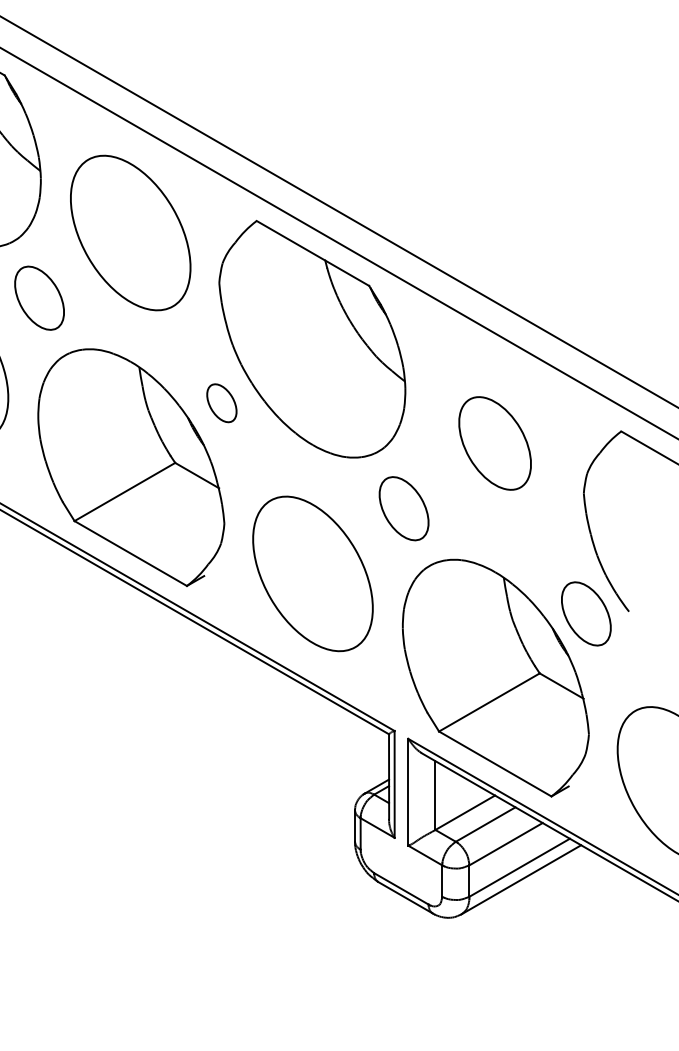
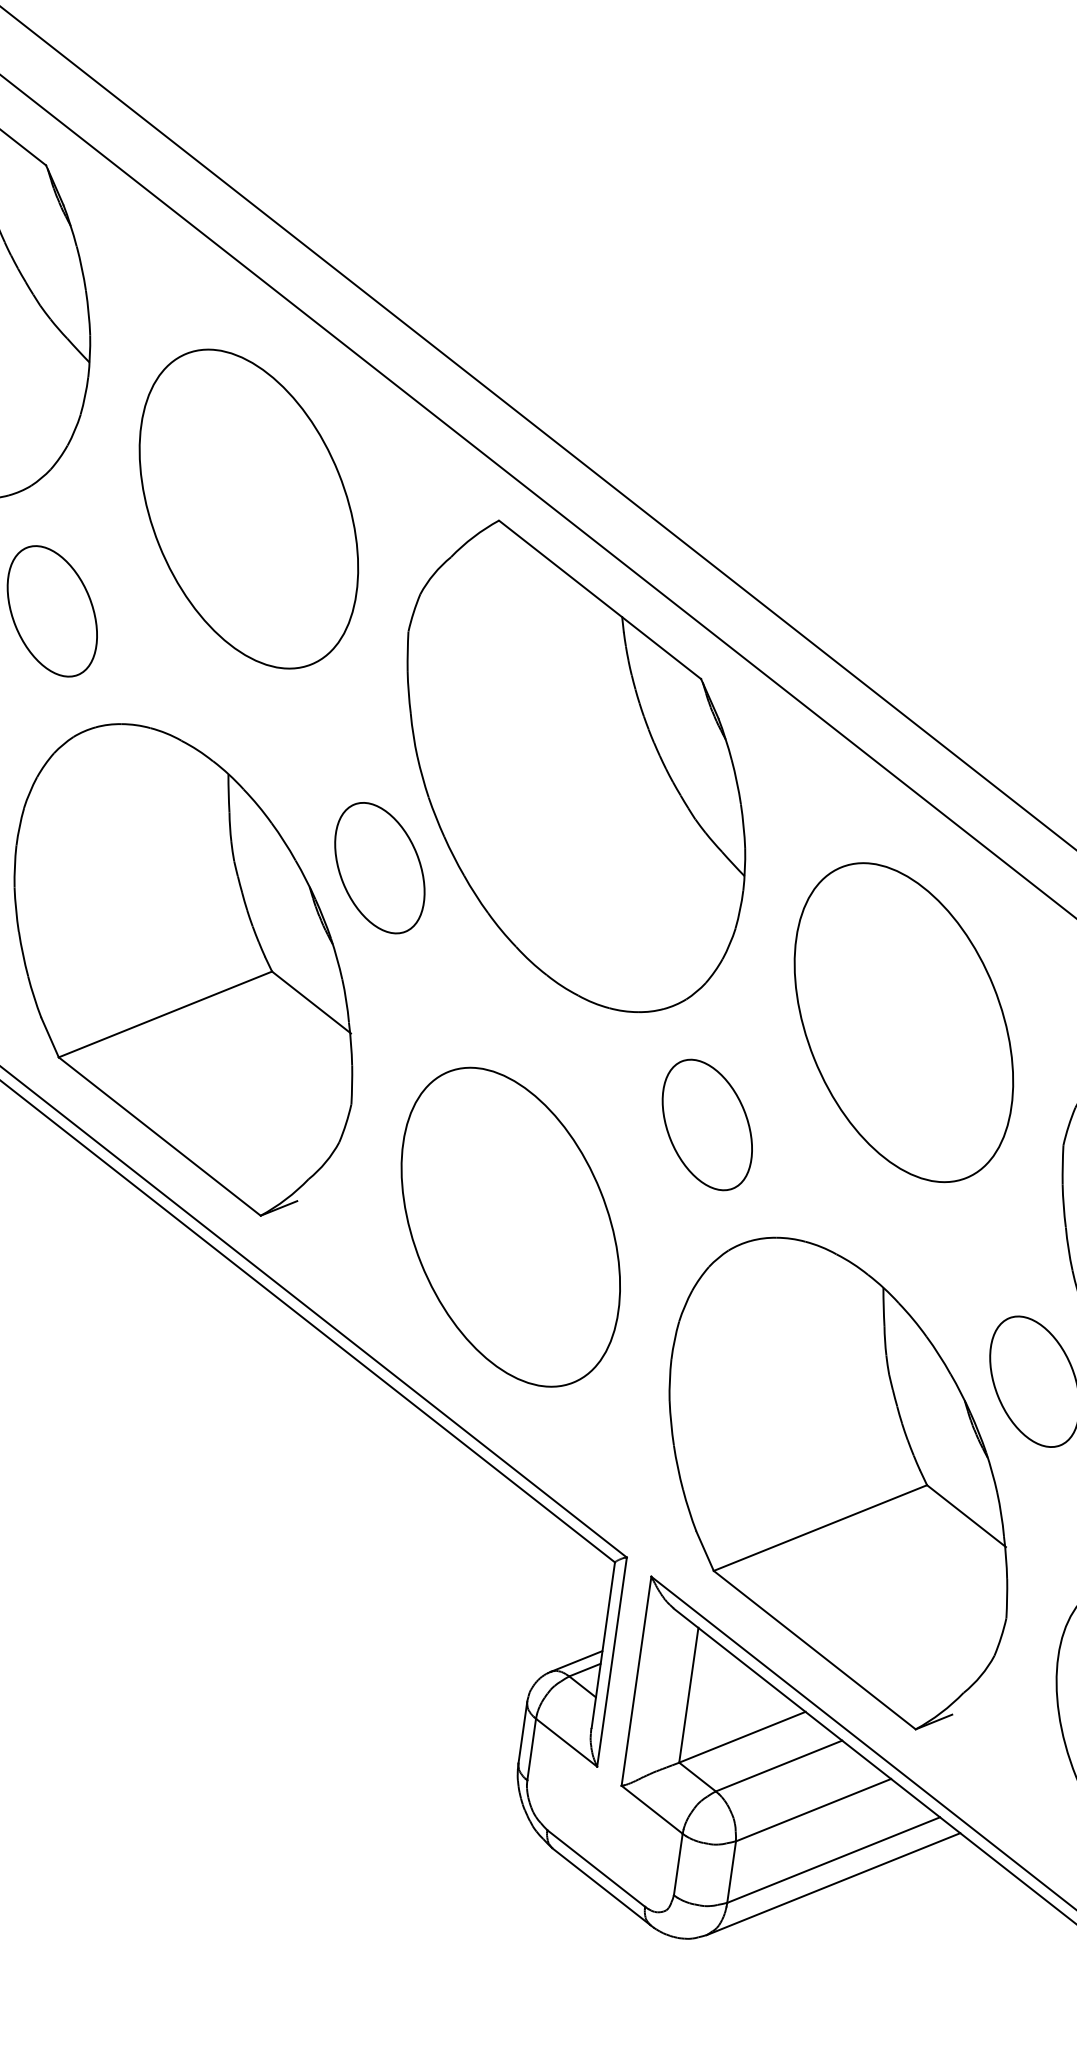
part: (221, 402) -> (379, 866), size x1.67
part: (494, 443) -> (902, 1022), size x1.67

